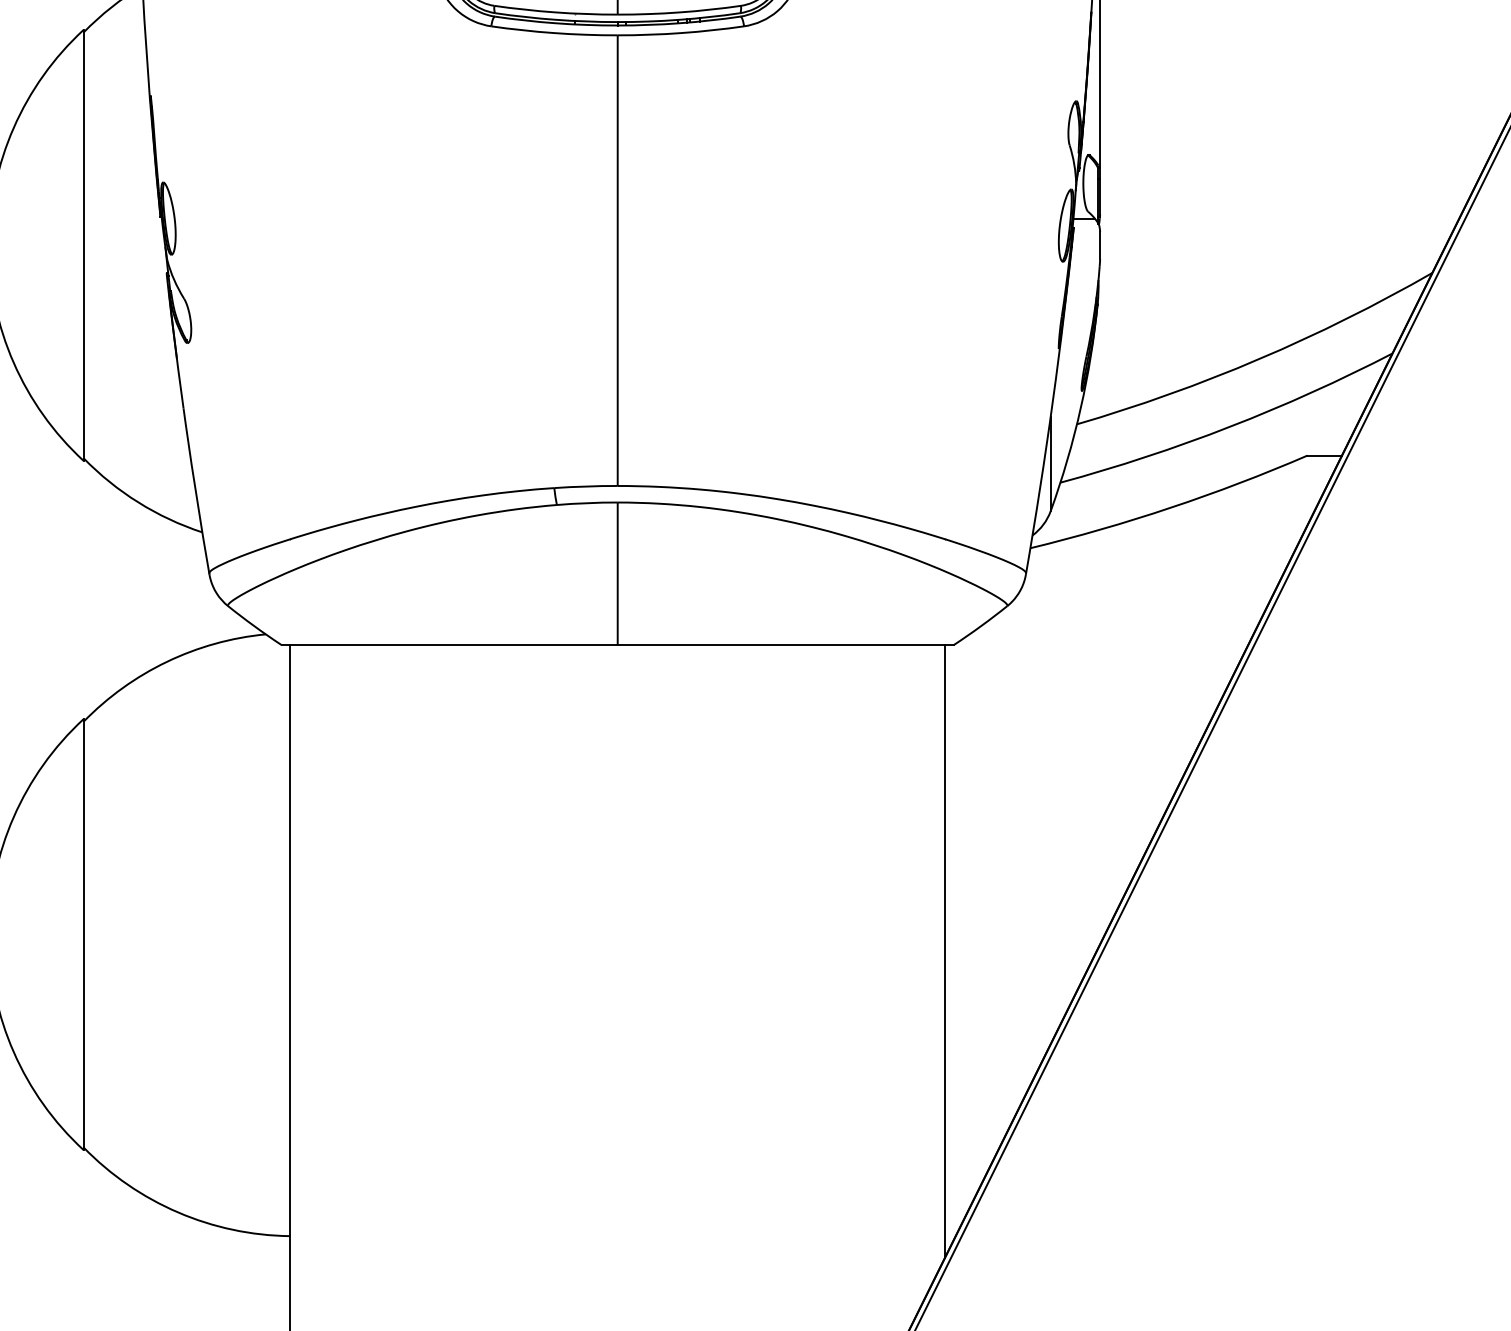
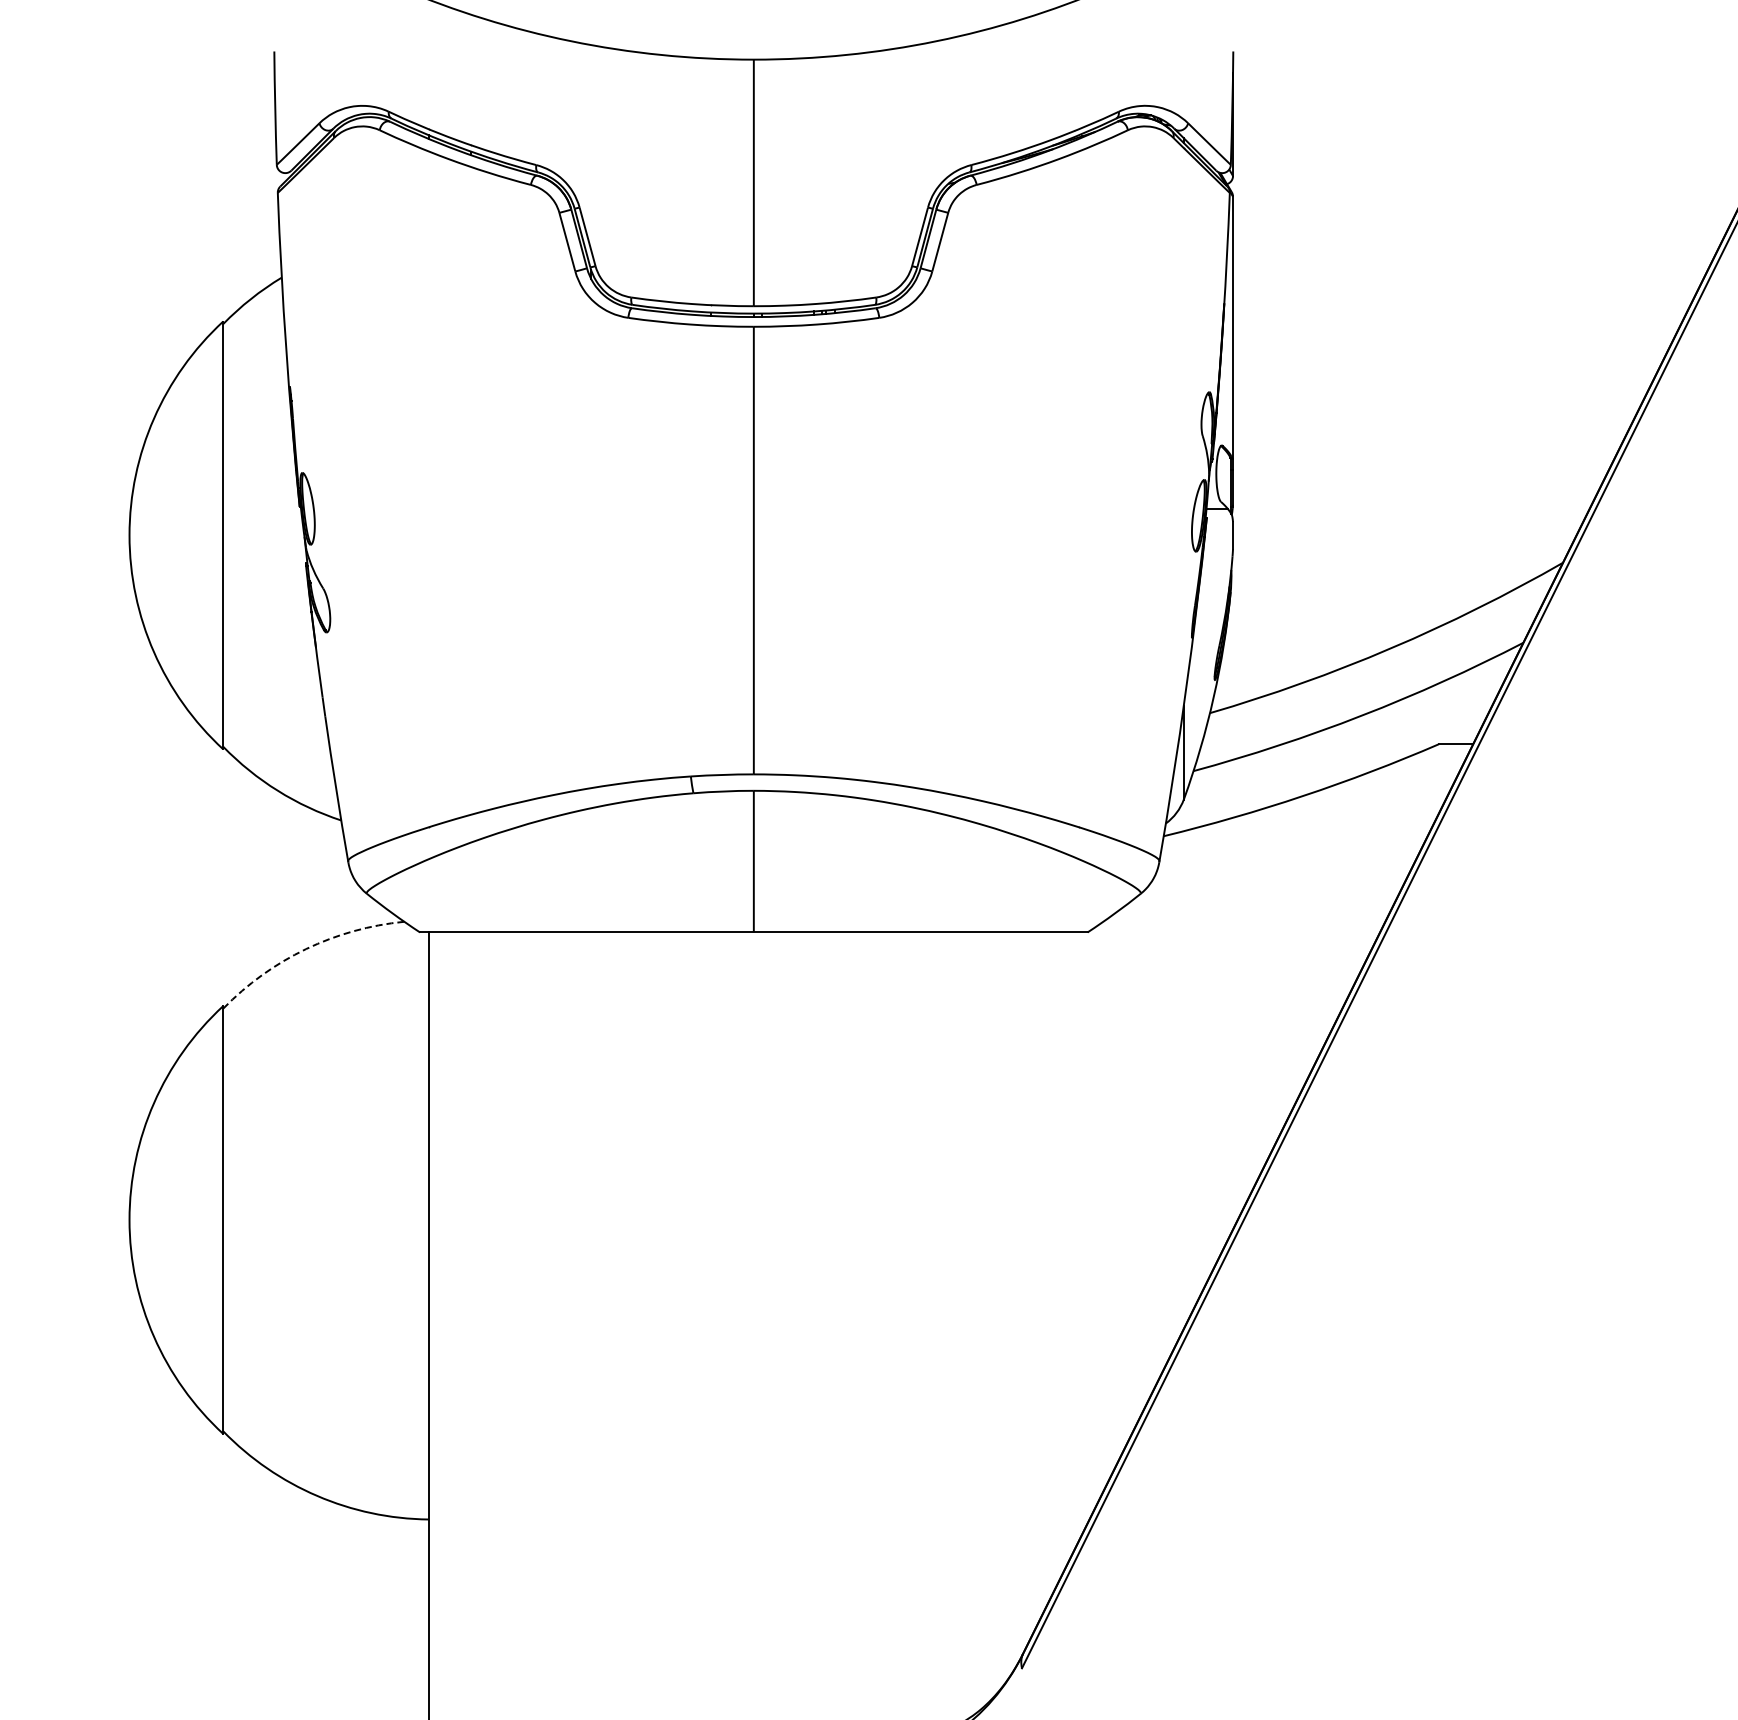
arc: (167, 662) -> (306, 949), solid -> dashed
line: (945, 951) -> (1079, 1236), removed

